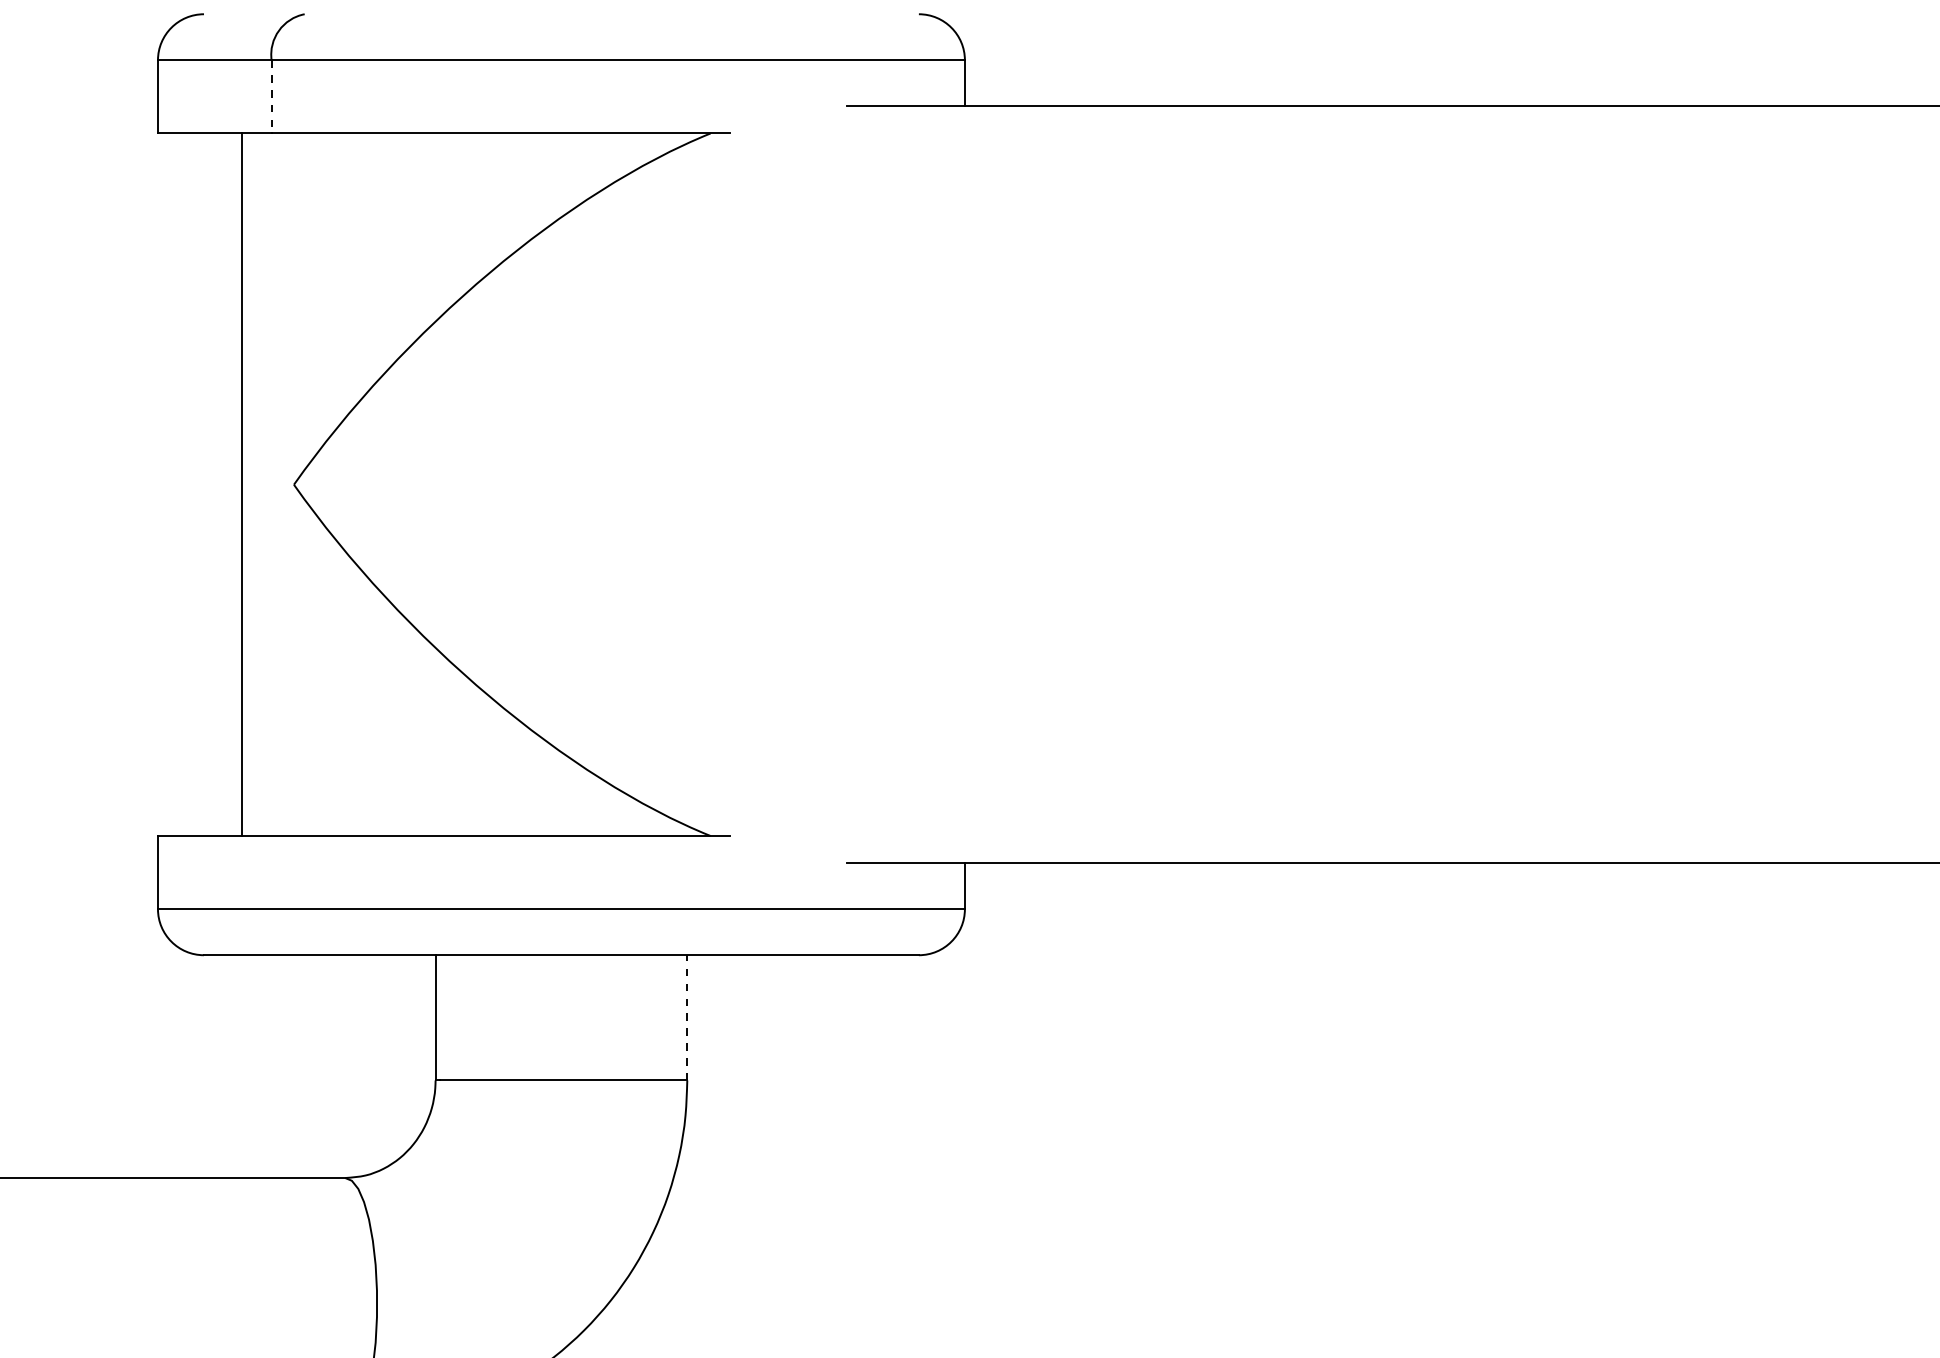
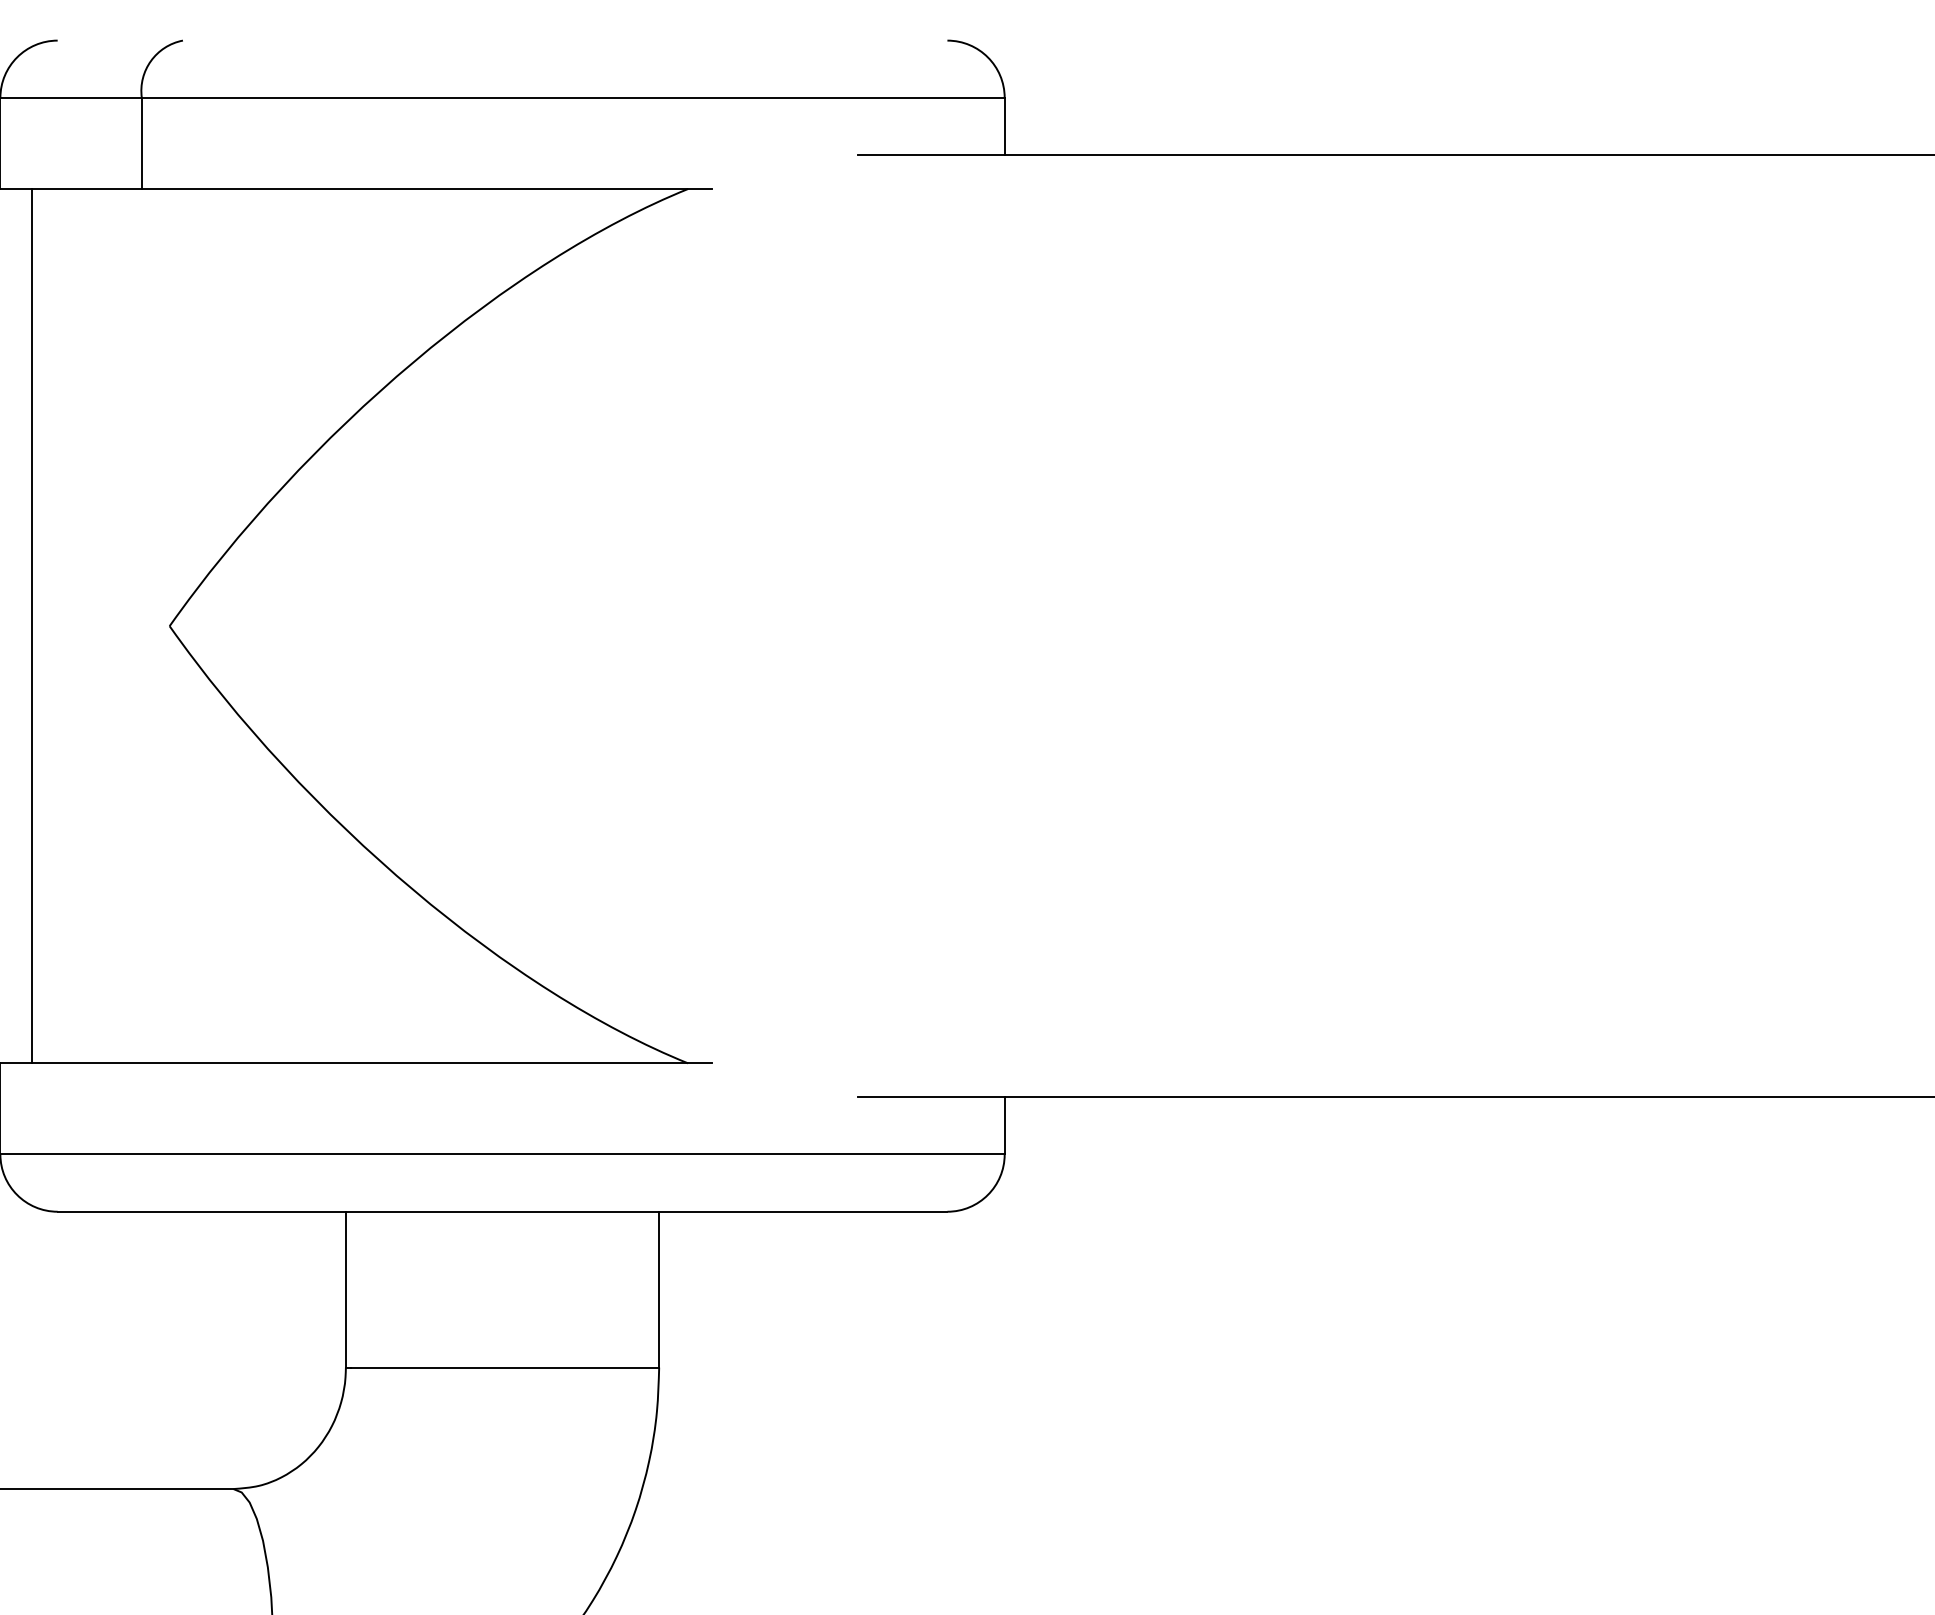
line: (271, 96) -> (141, 142), dashed -> solid
line: (242, 484) -> (32, 625), moved
line: (687, 1017) -> (659, 1289), dashed -> solid

